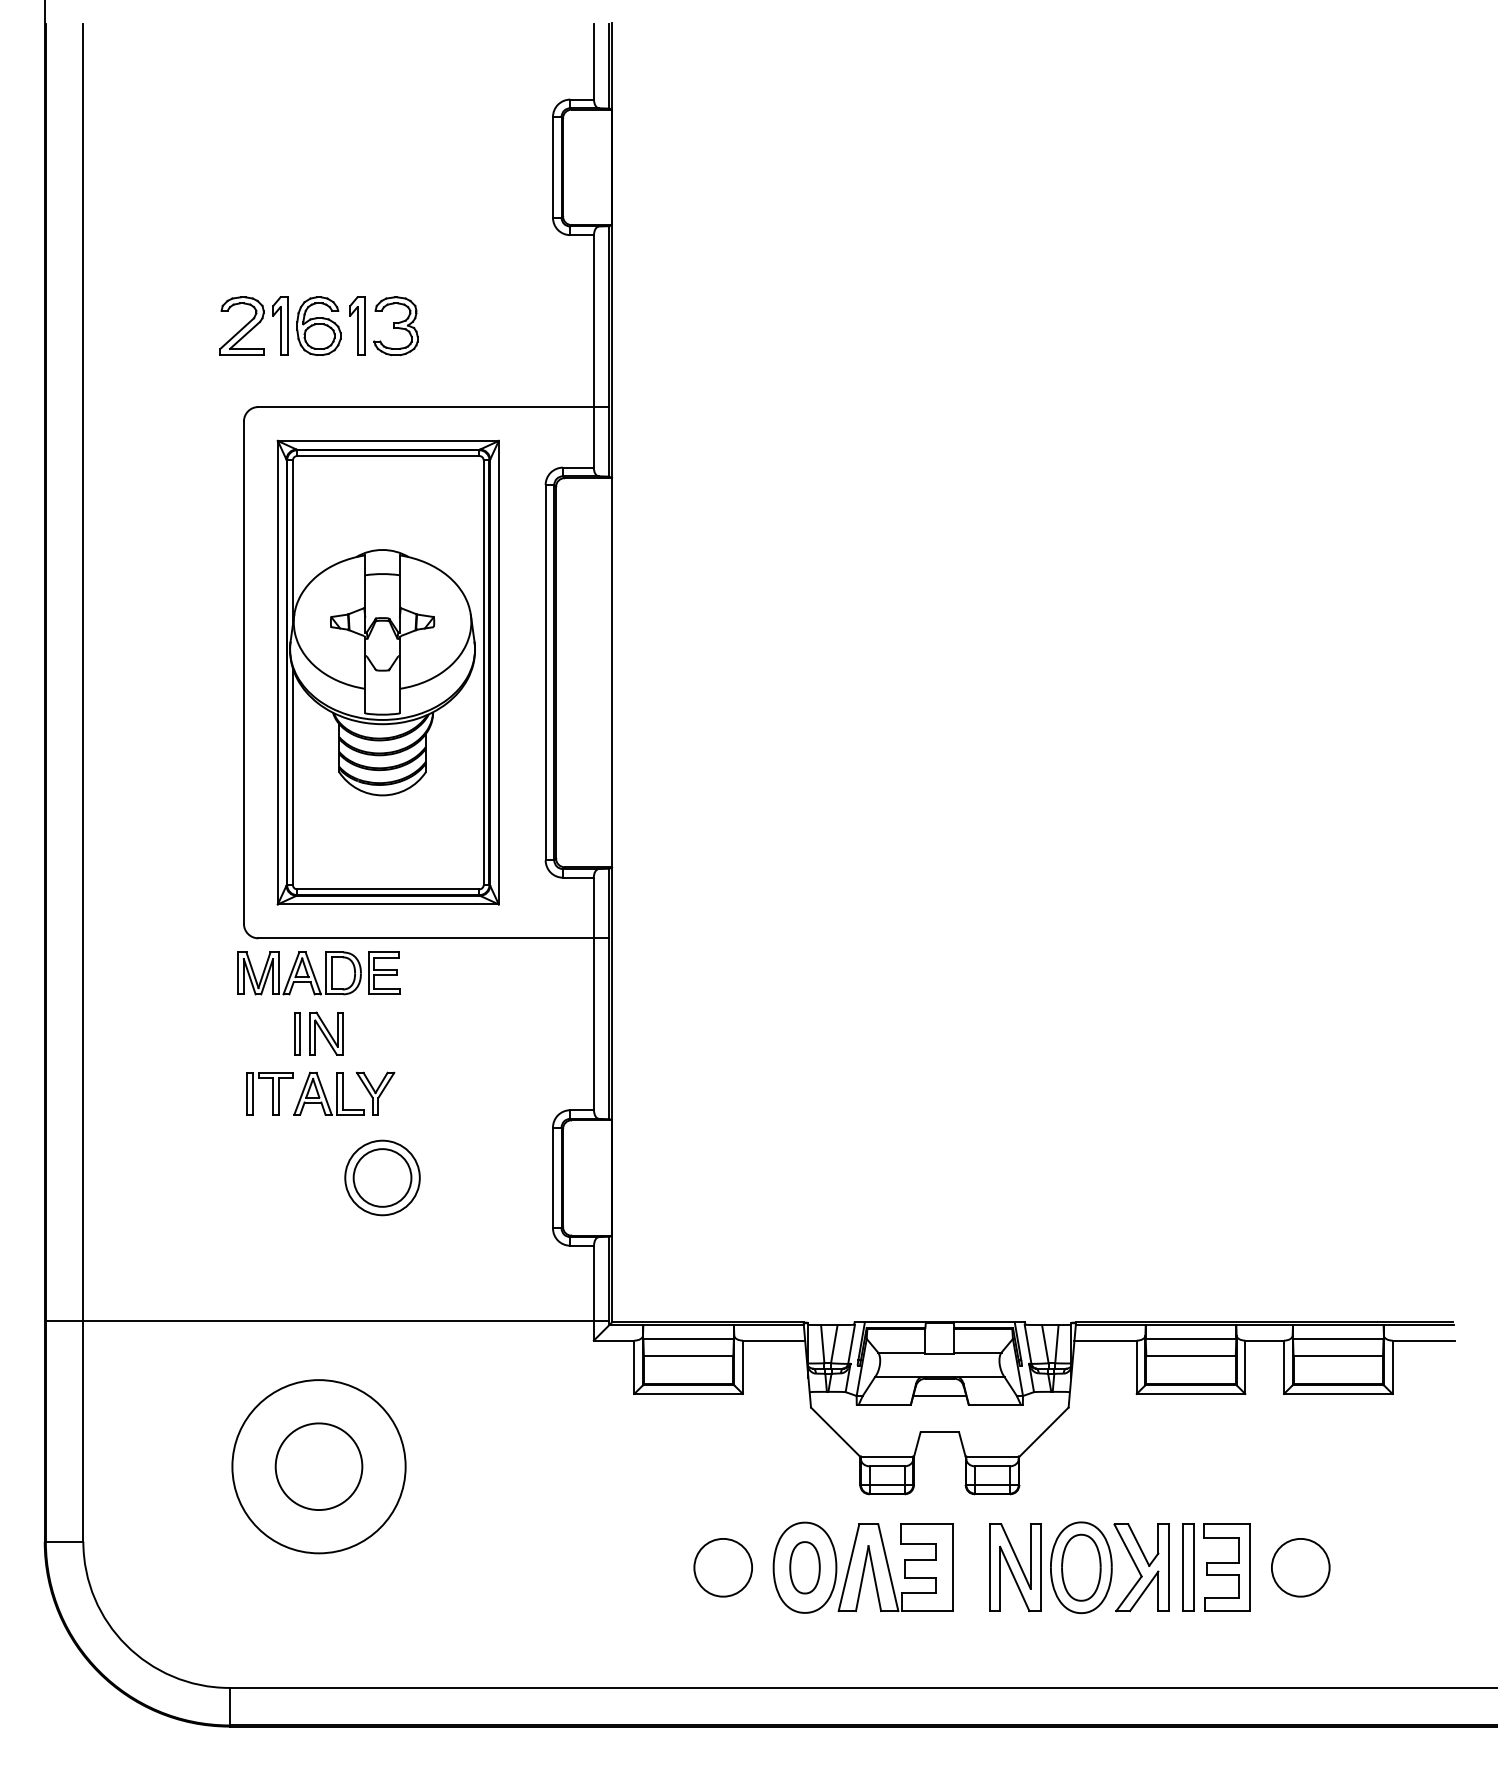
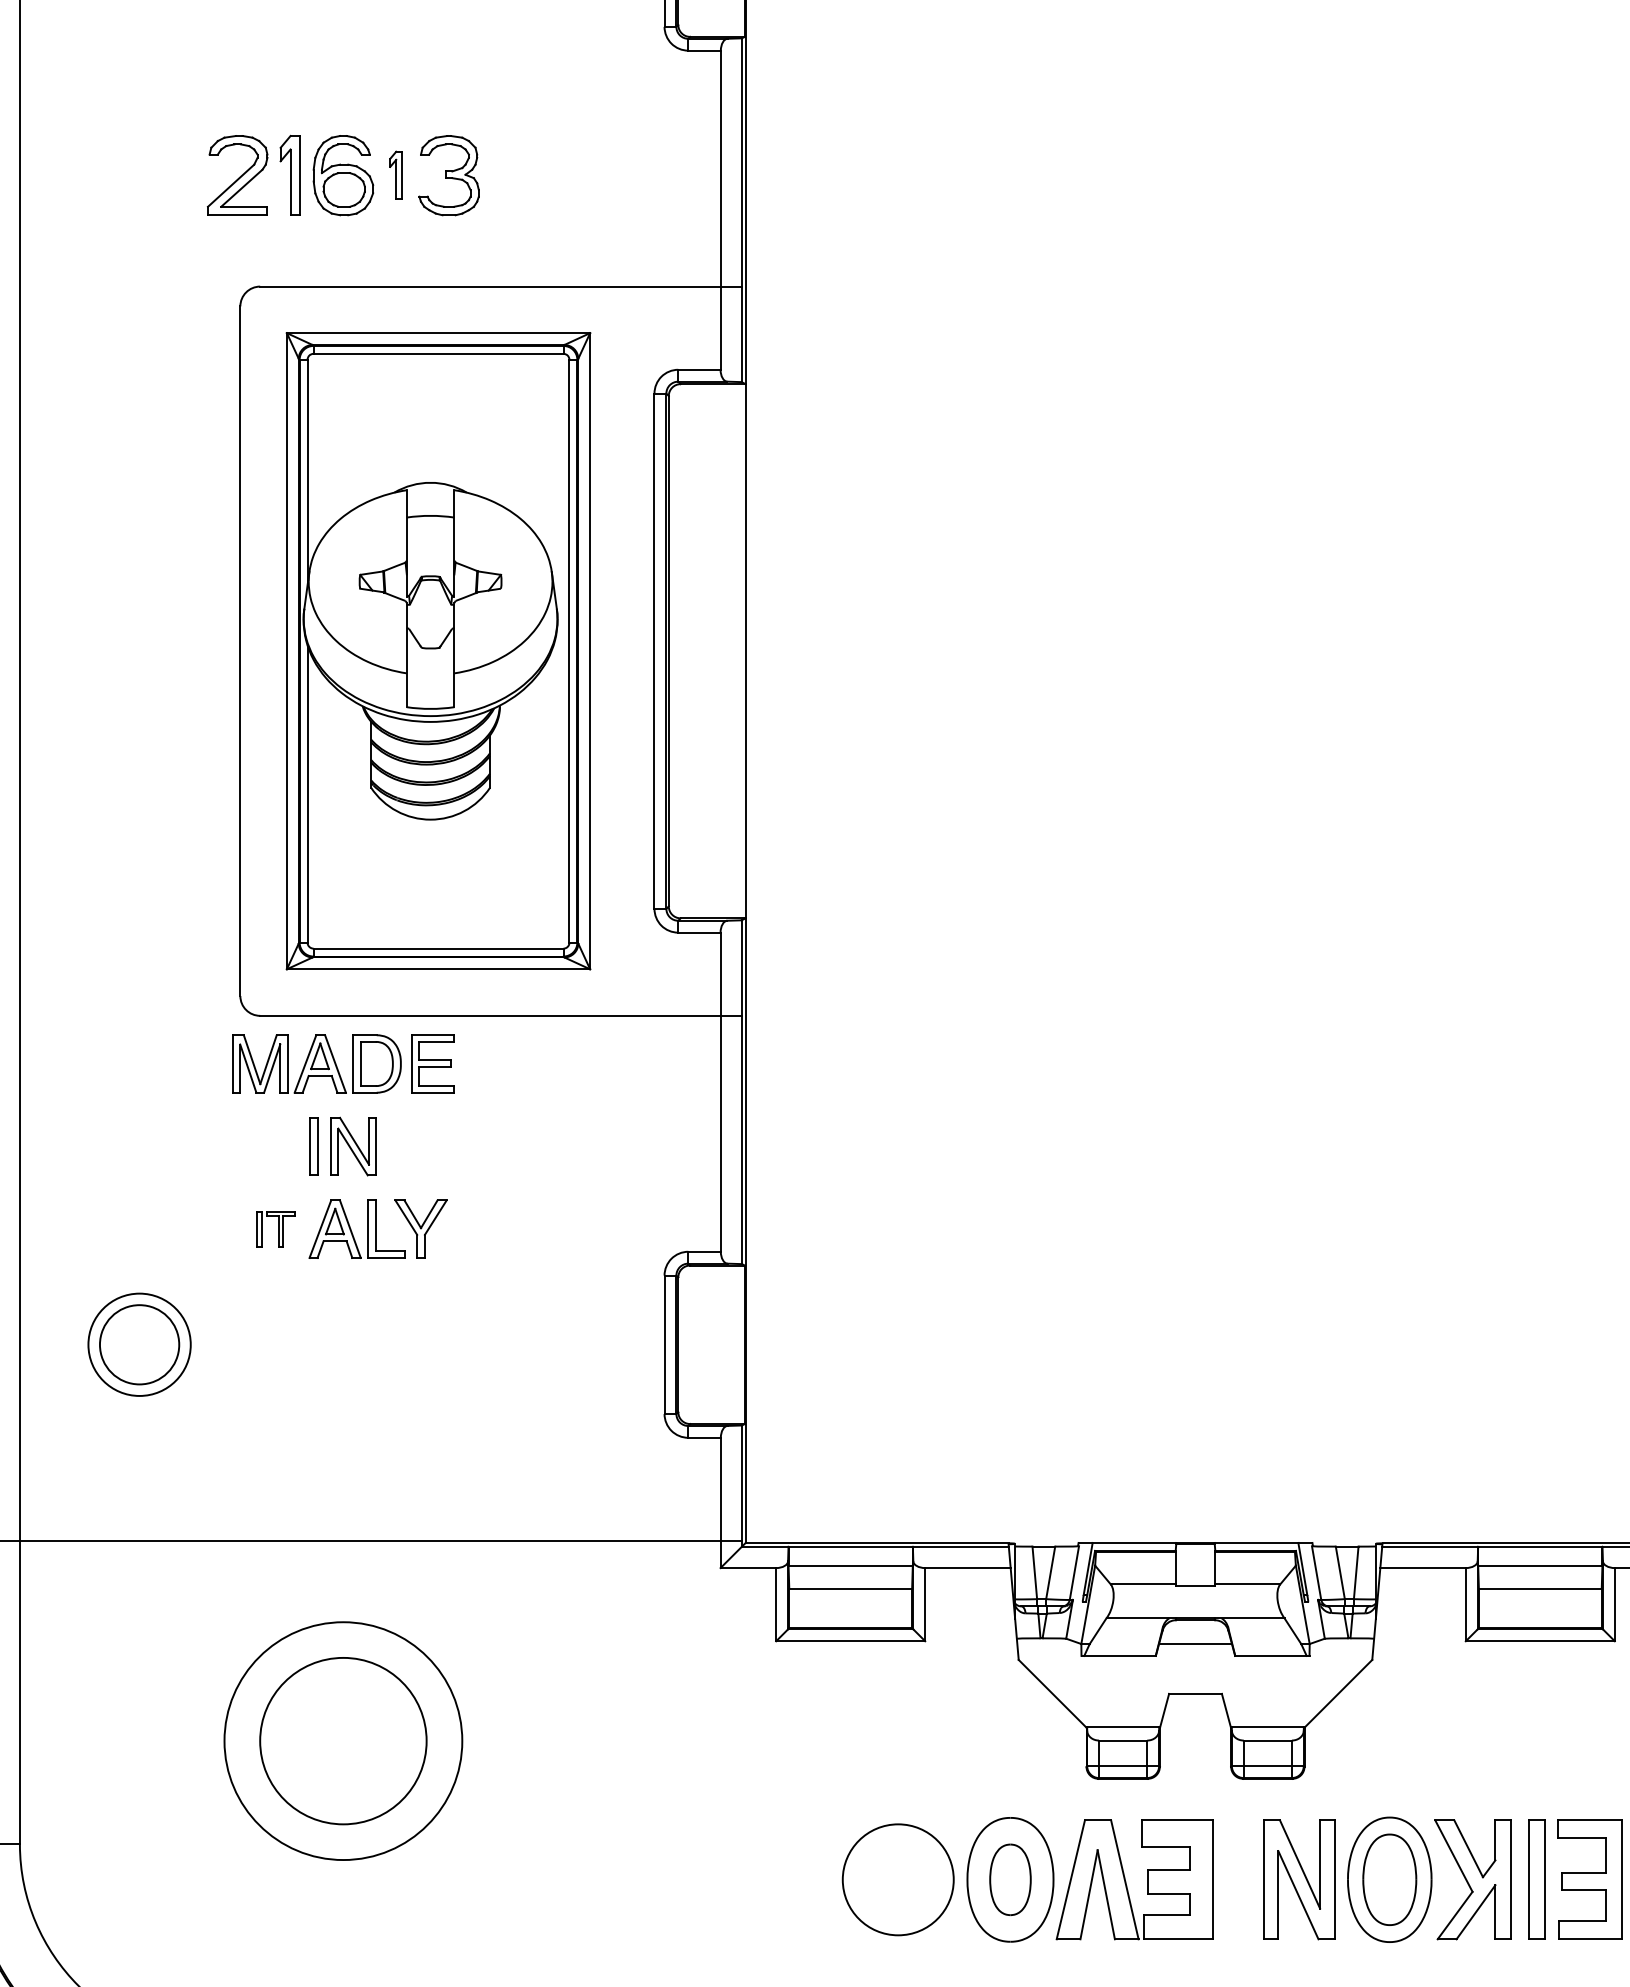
part: (357, 325) -> (396, 174), size x0.6
part: (269, 1093) -> (275, 1228), size x0.6
part: (382, 1177) -> (139, 1344), moved
circle: (318, 1466) -> (342, 1740), size x1.4
circle: (723, 1567) -> (898, 1879), size x1.4

